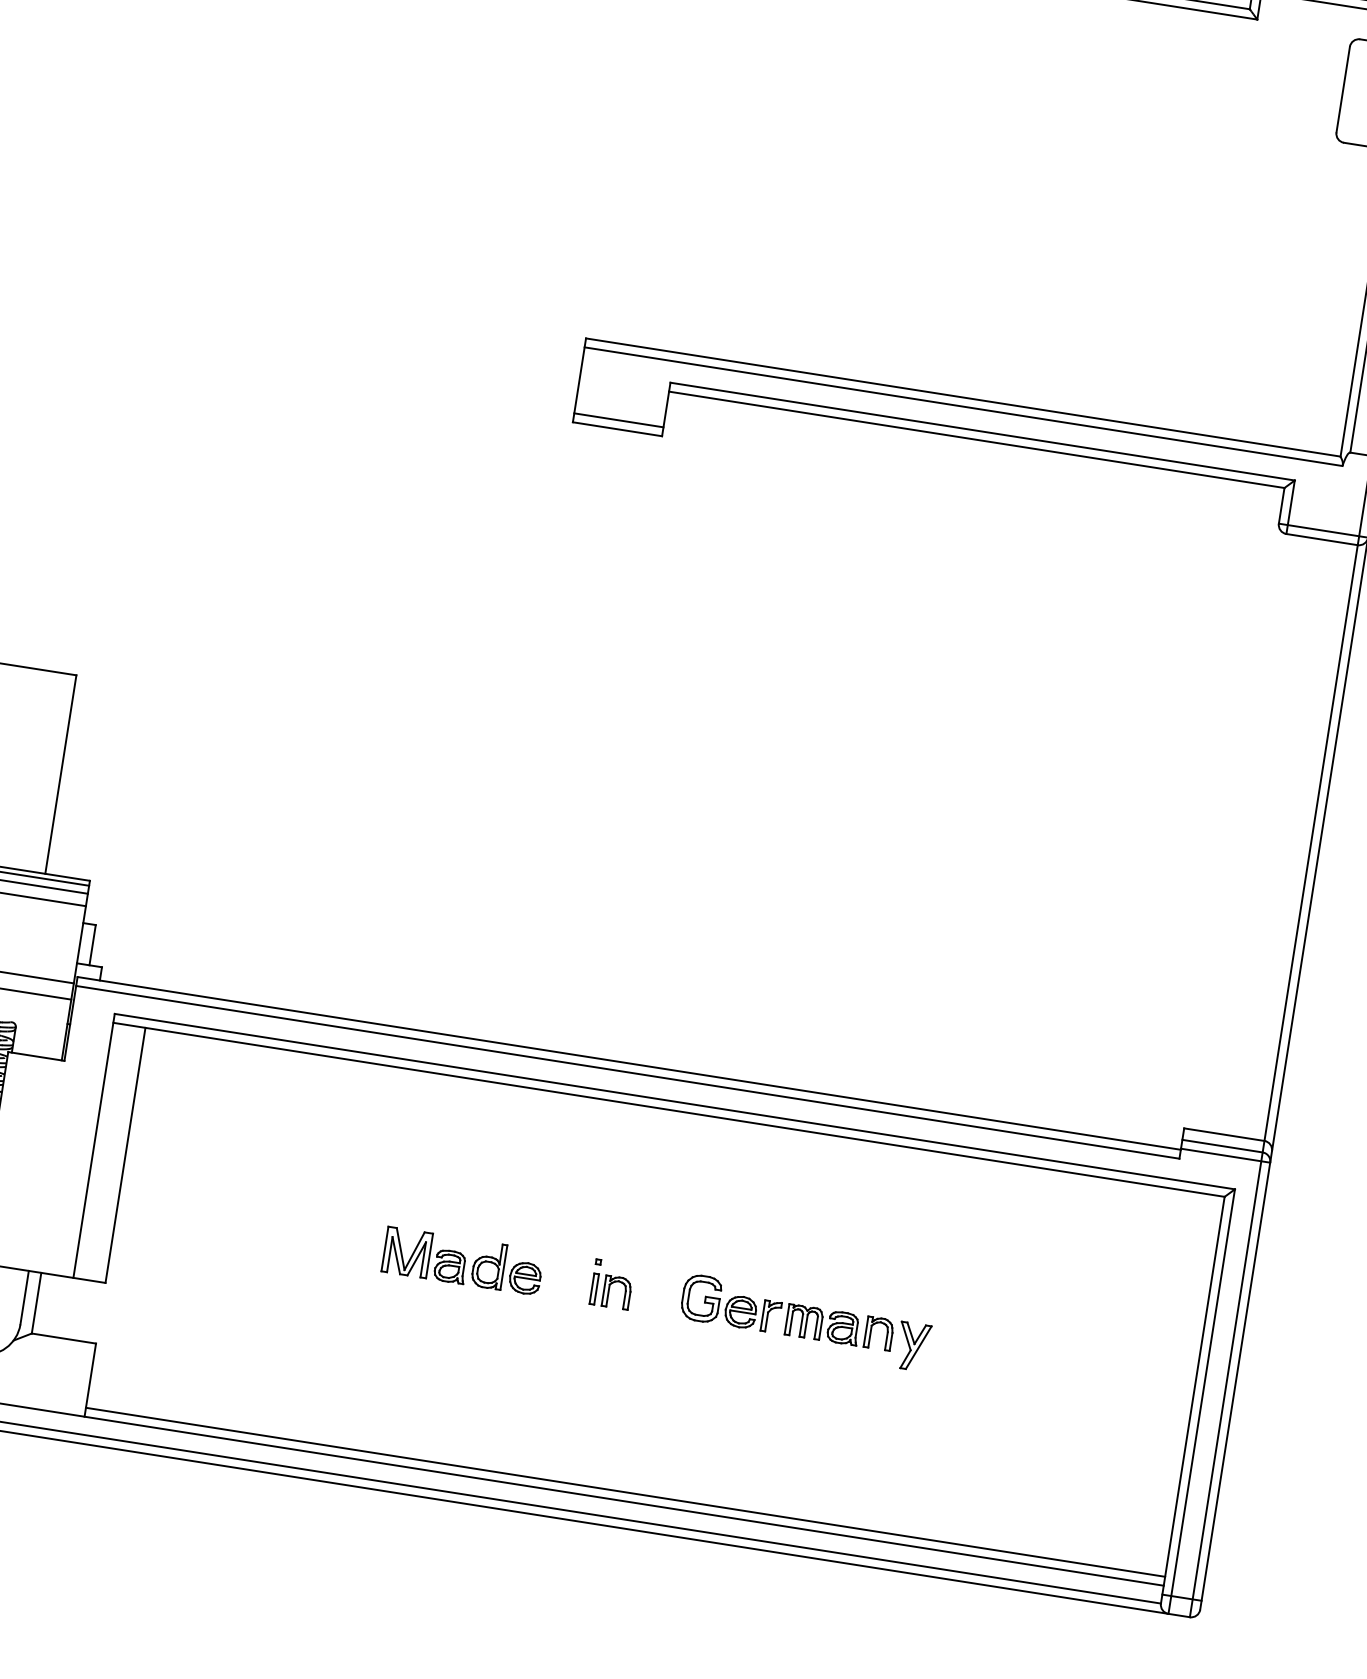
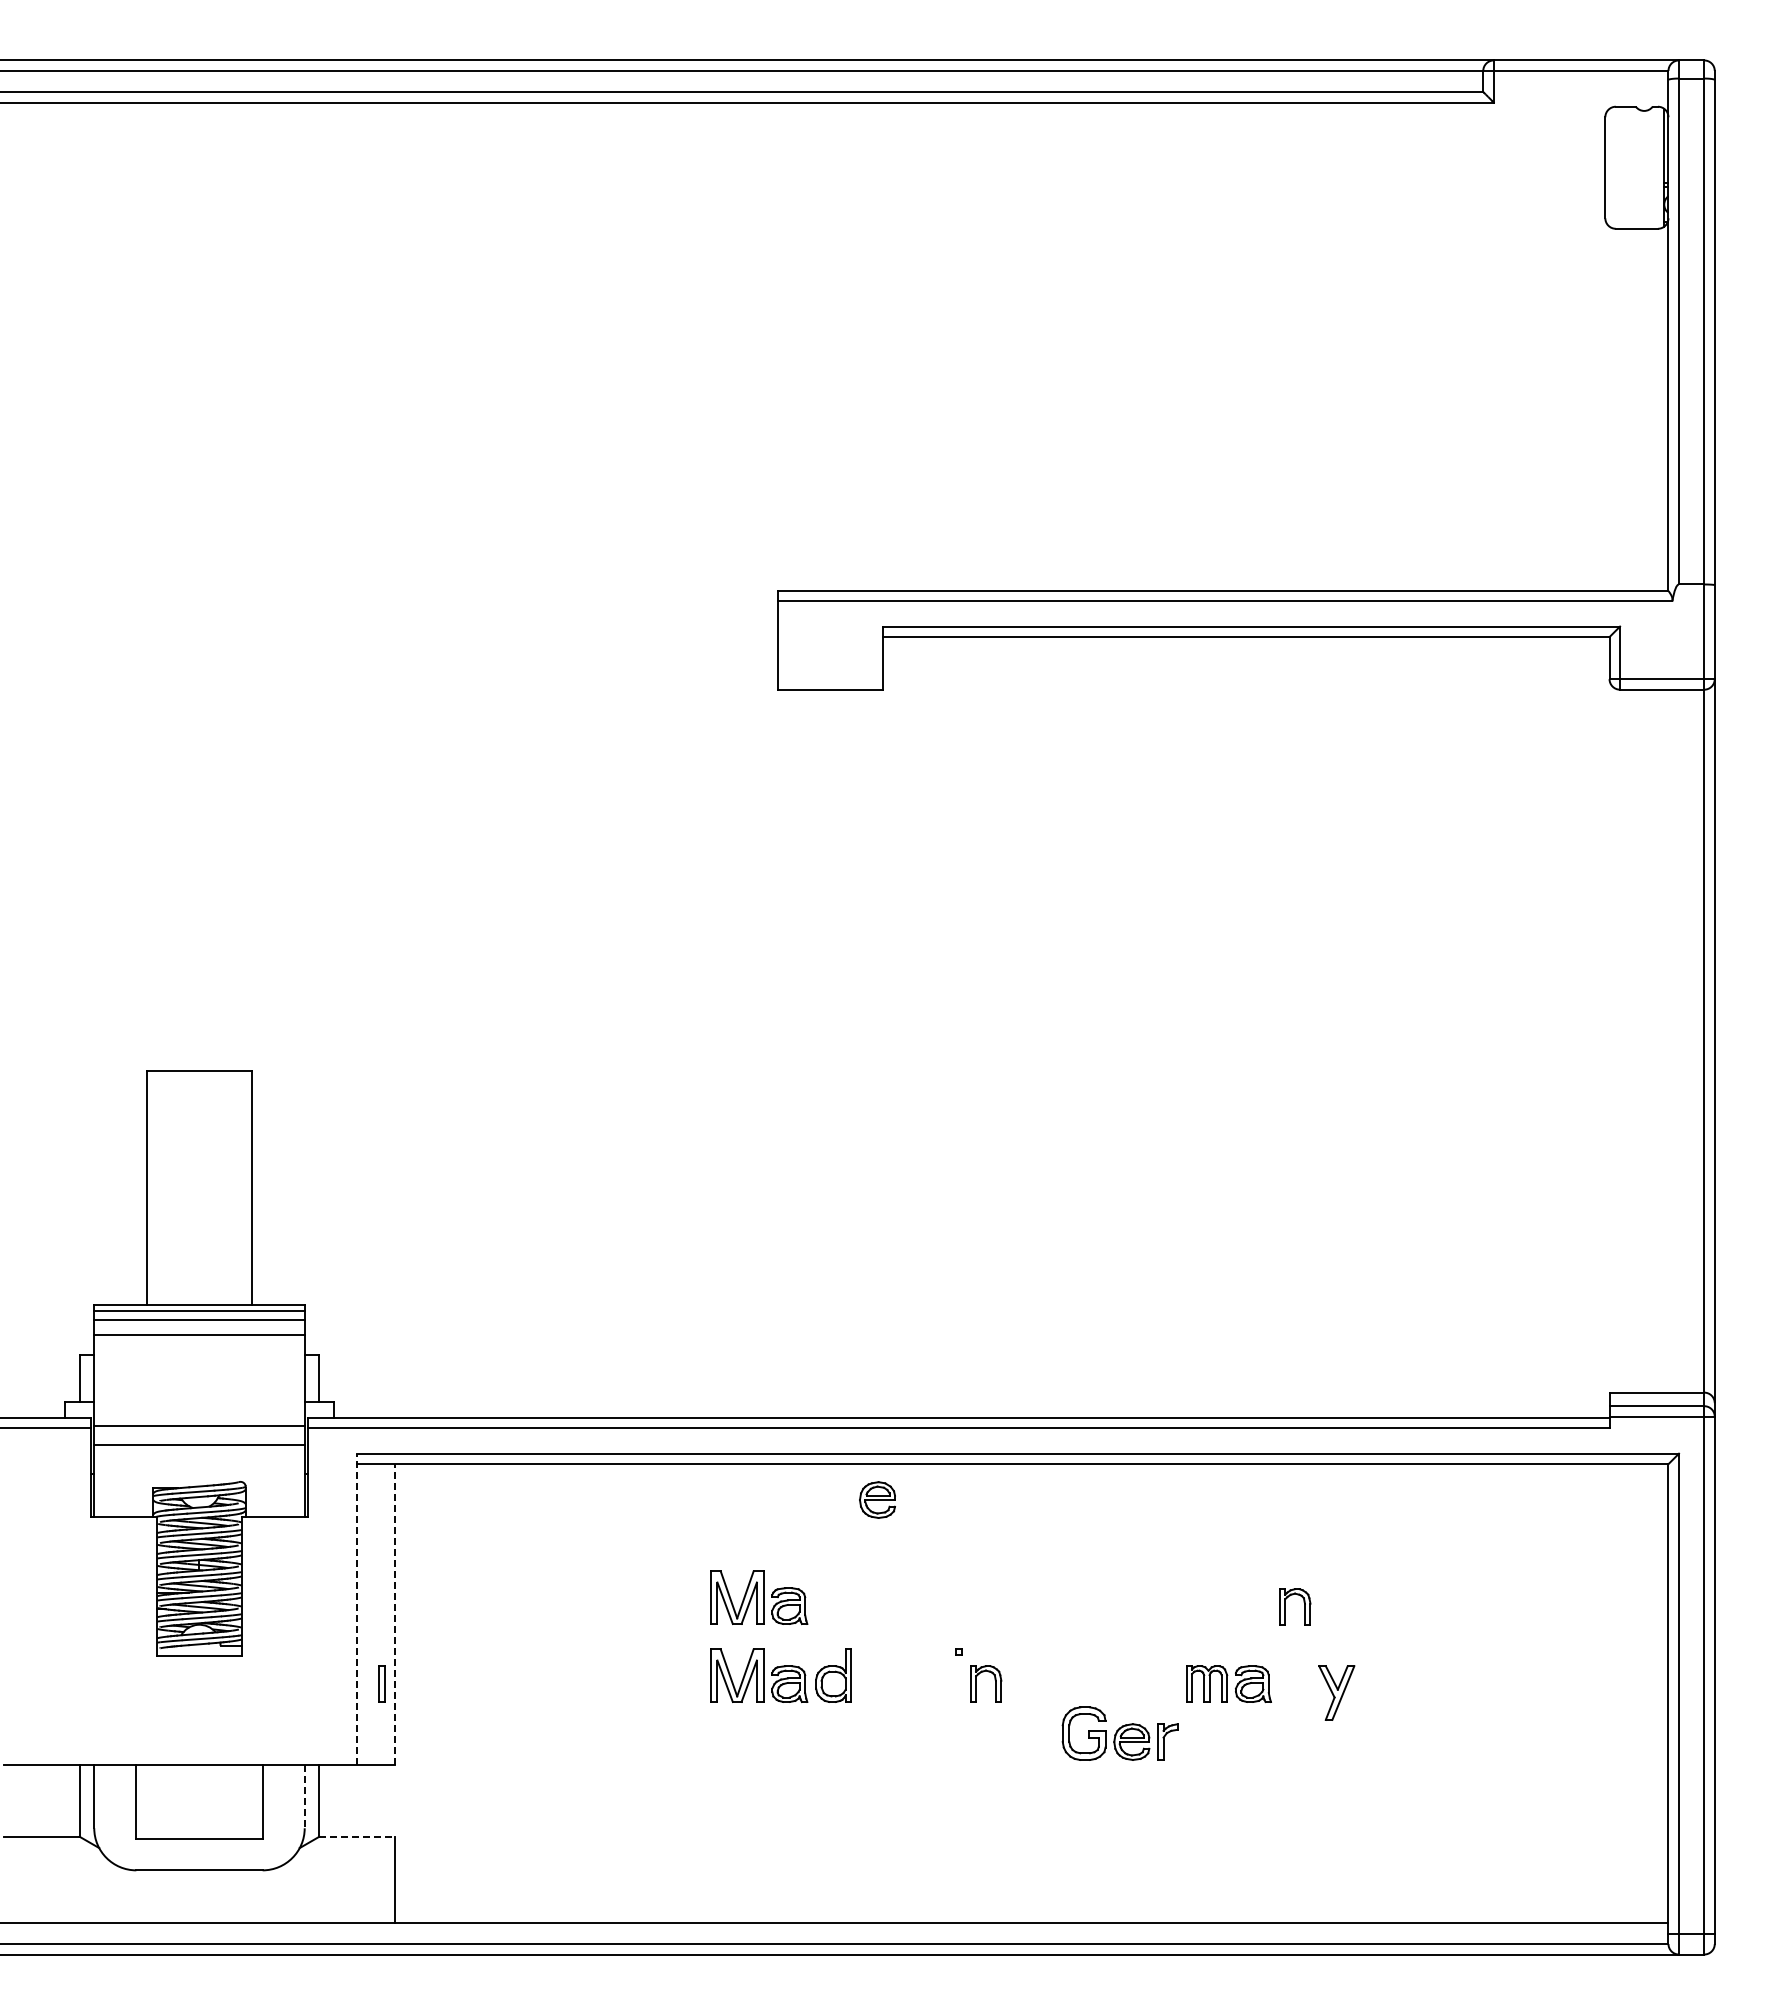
line: (618, 420) -> (830, 679), removed
line: (94, 1146) -> (357, 1609), solid -> dashed
line: (125, 1155) -> (395, 1614), solid -> dashed
part: (436, 1189) -> (759, 1597), added
part: (525, 1277) -> (877, 1499), moved
part: (593, 1288) -> (381, 1683), moved
line: (24, 1297) -> (304, 1796), solid -> dashed
part: (731, 1303) -> (1119, 1733), moved
part: (886, 1330) -> (1303, 1602), moved
line: (64, 1338) -> (357, 1836), solid -> dashed
line: (625, 1492) -> (1031, 1912), removed

